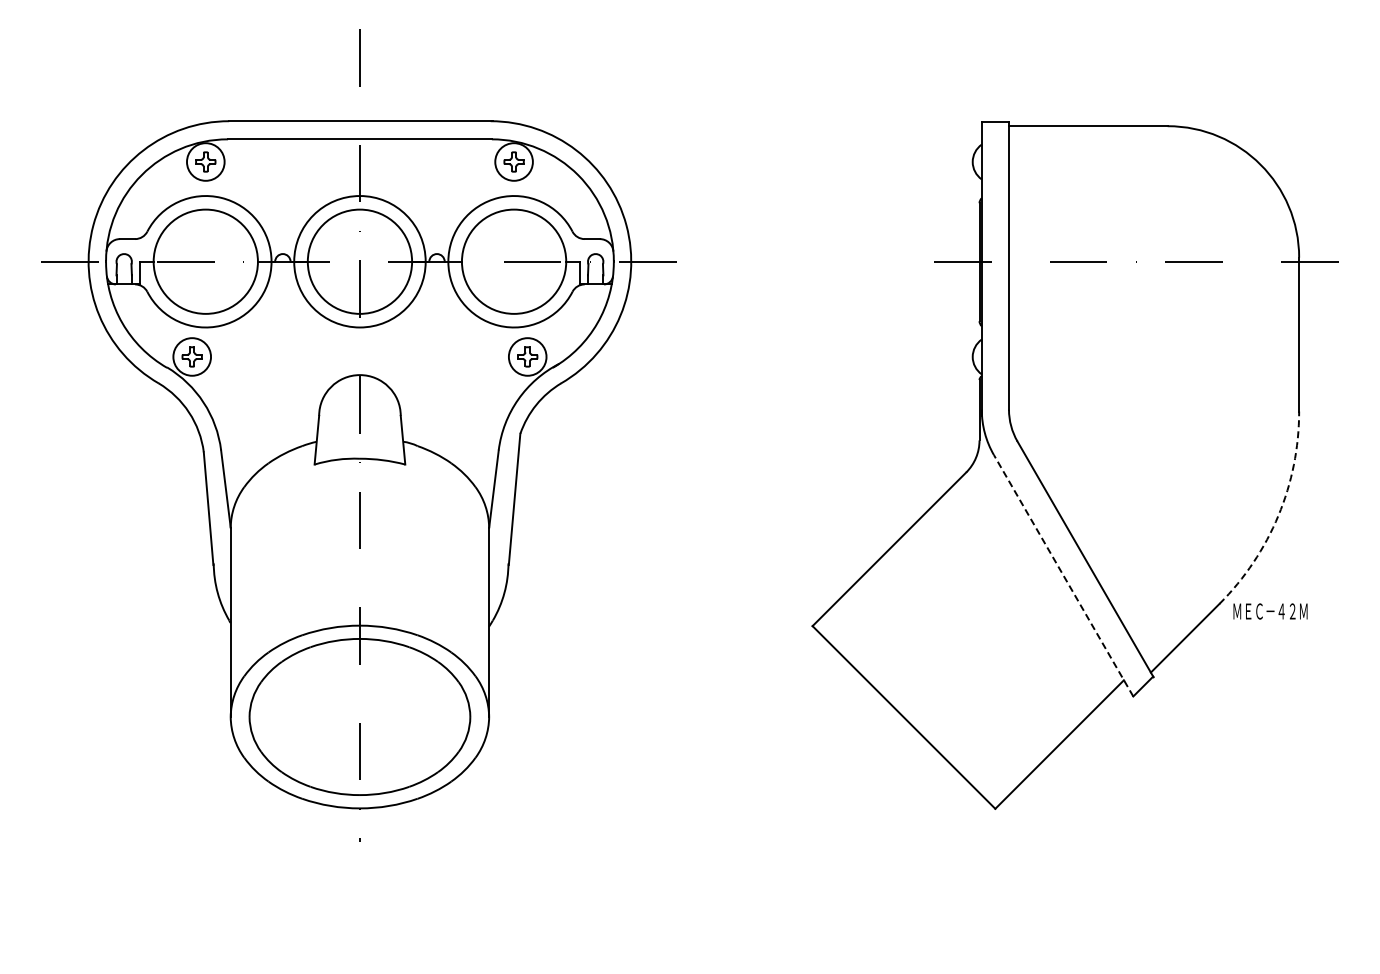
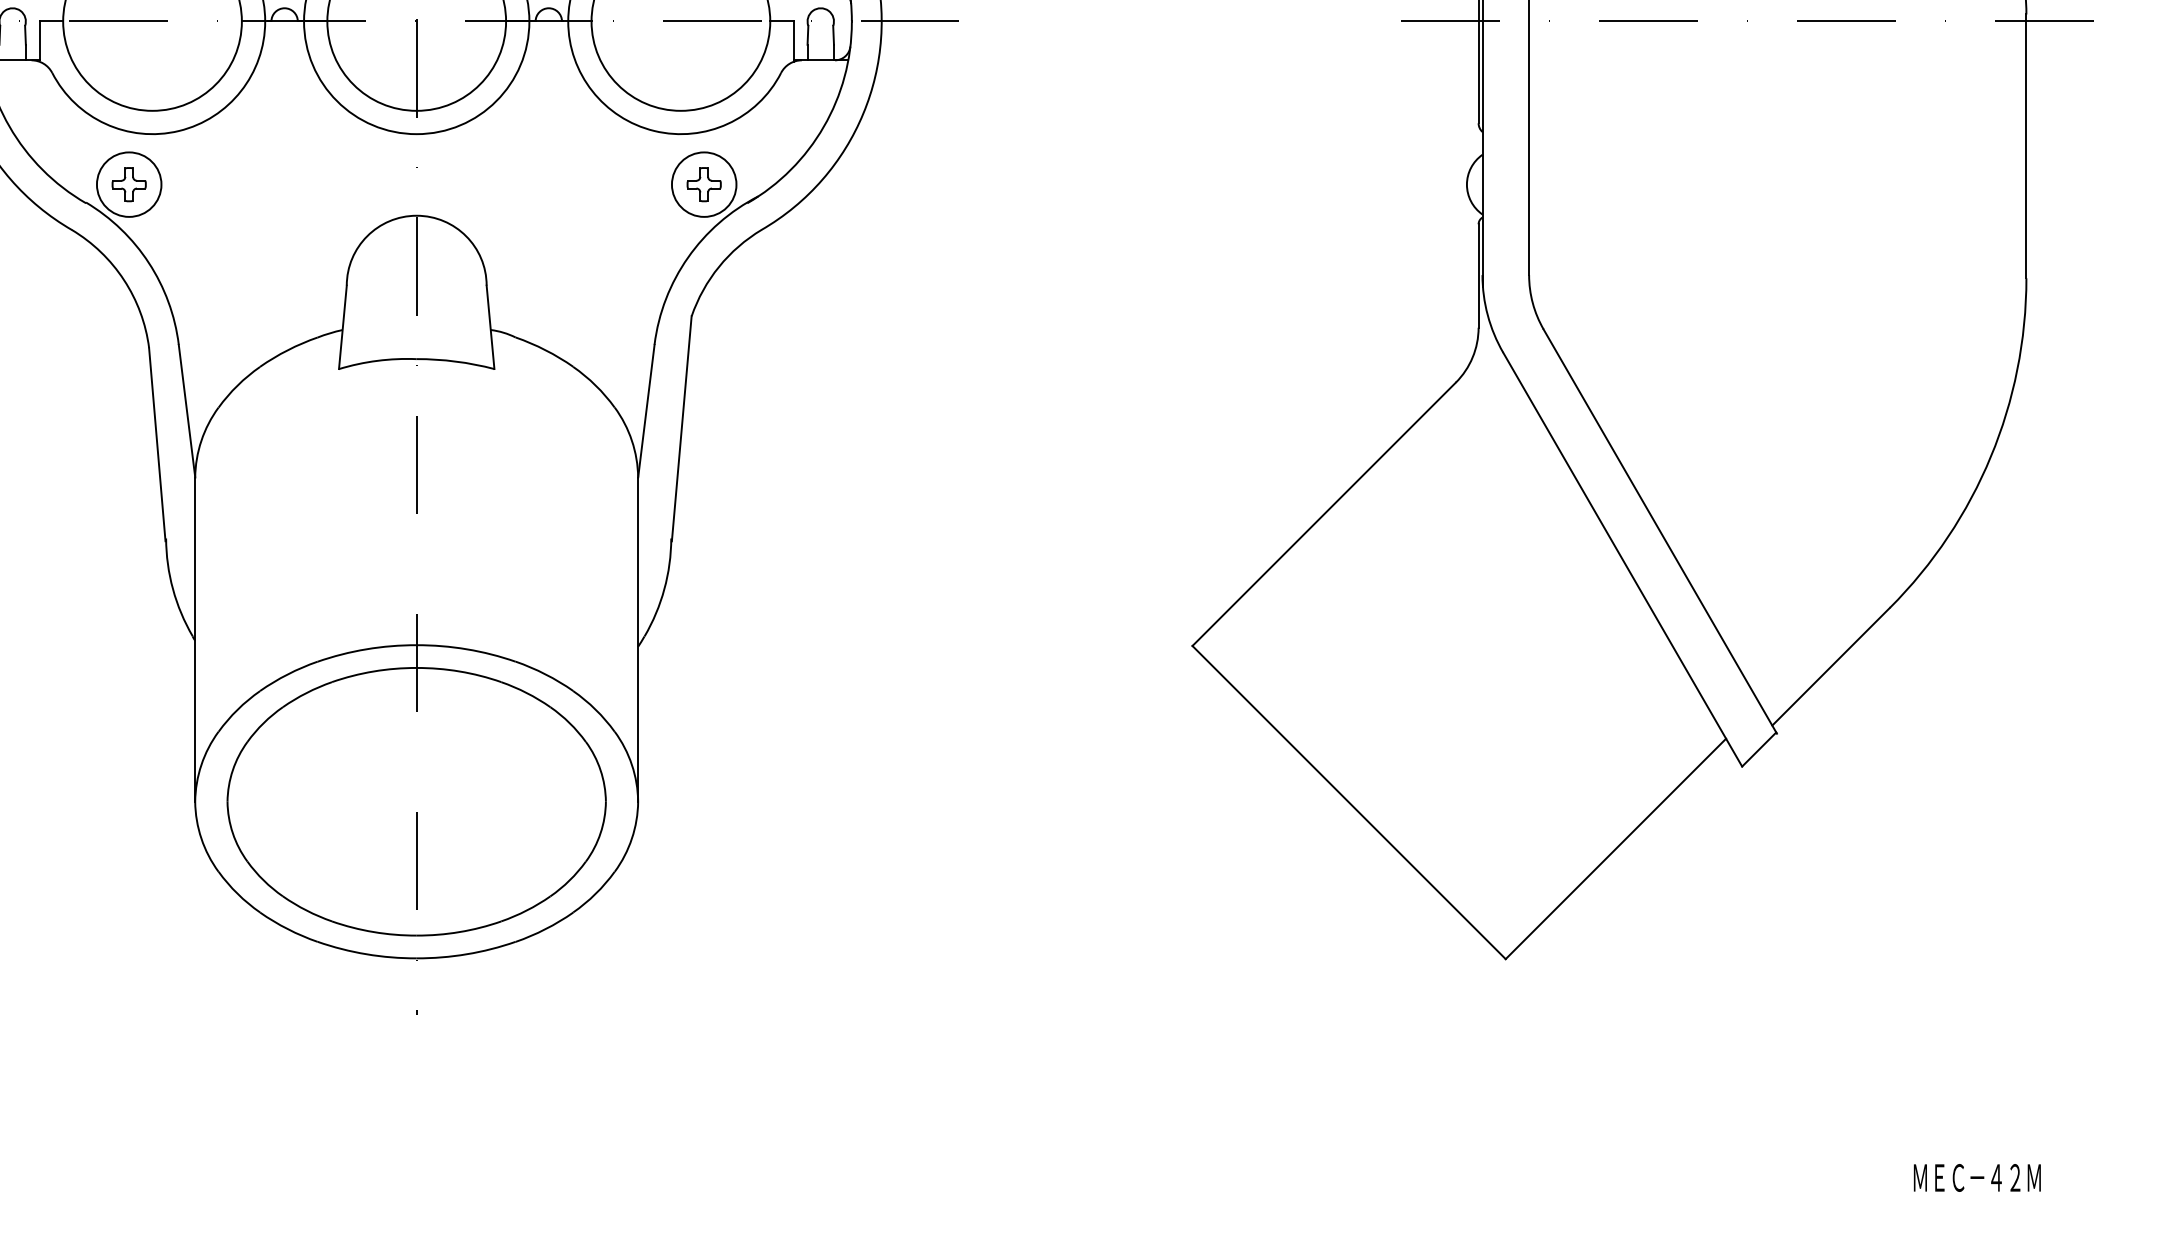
arc: (1278, 515) -> (1991, 456), dashed -> solid
line: (1063, 575) -> (1622, 559), dashed -> solid
text: (1270, 611) -> (1977, 1177), moved

